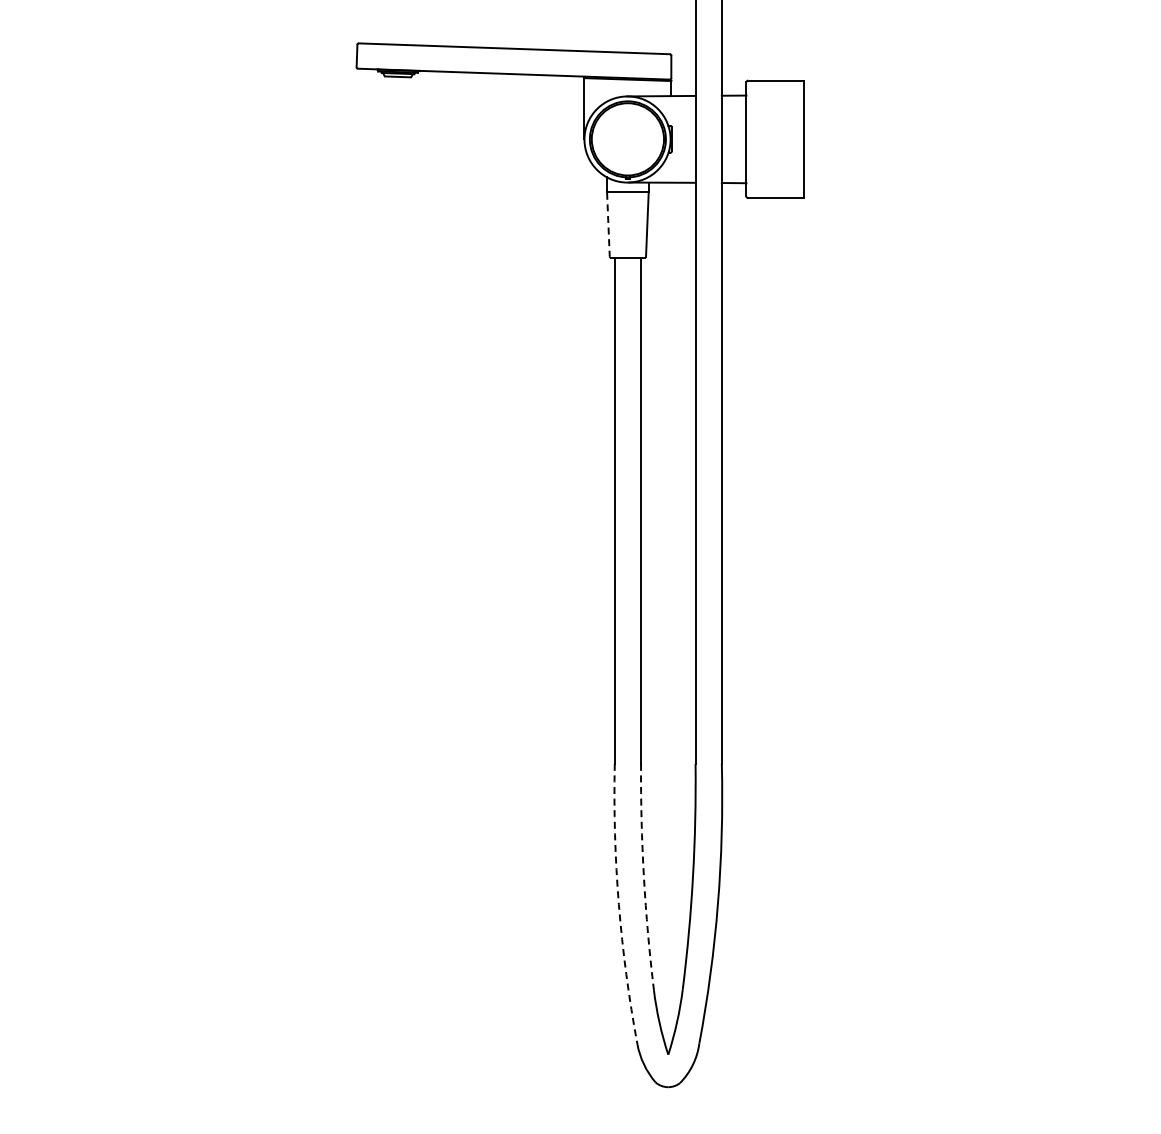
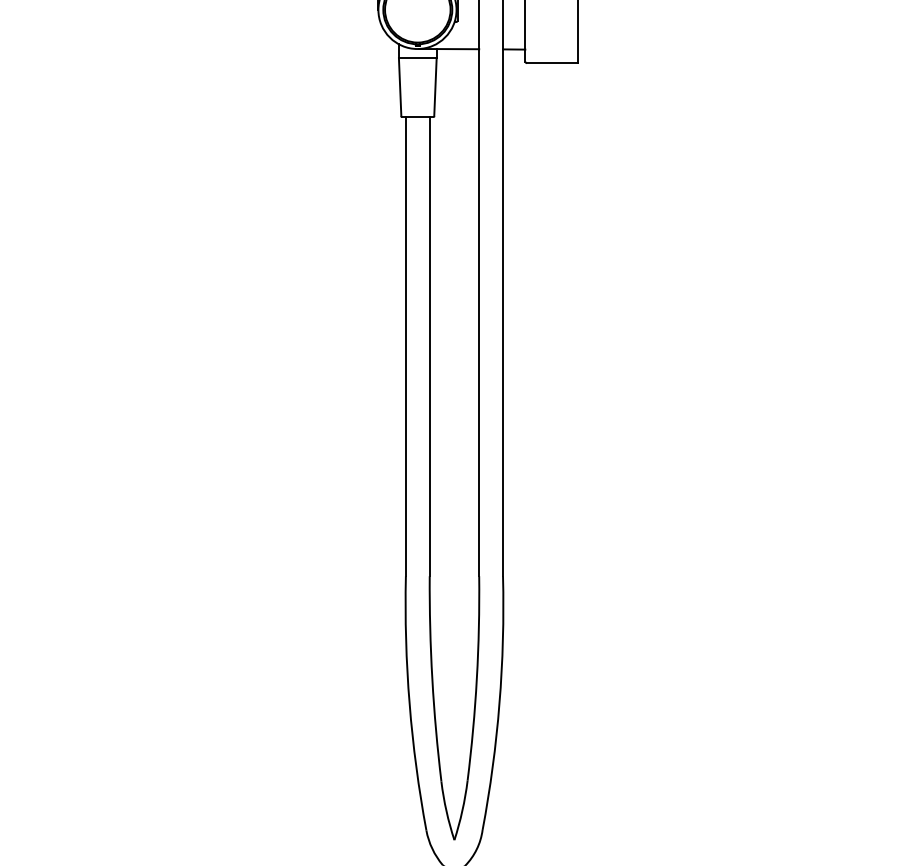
line: (608, 224) -> (400, 87), dashed -> solid
arc: (643, 877) -> (431, 679), dashed -> solid
arc: (618, 904) -> (409, 703), dashed -> solid

